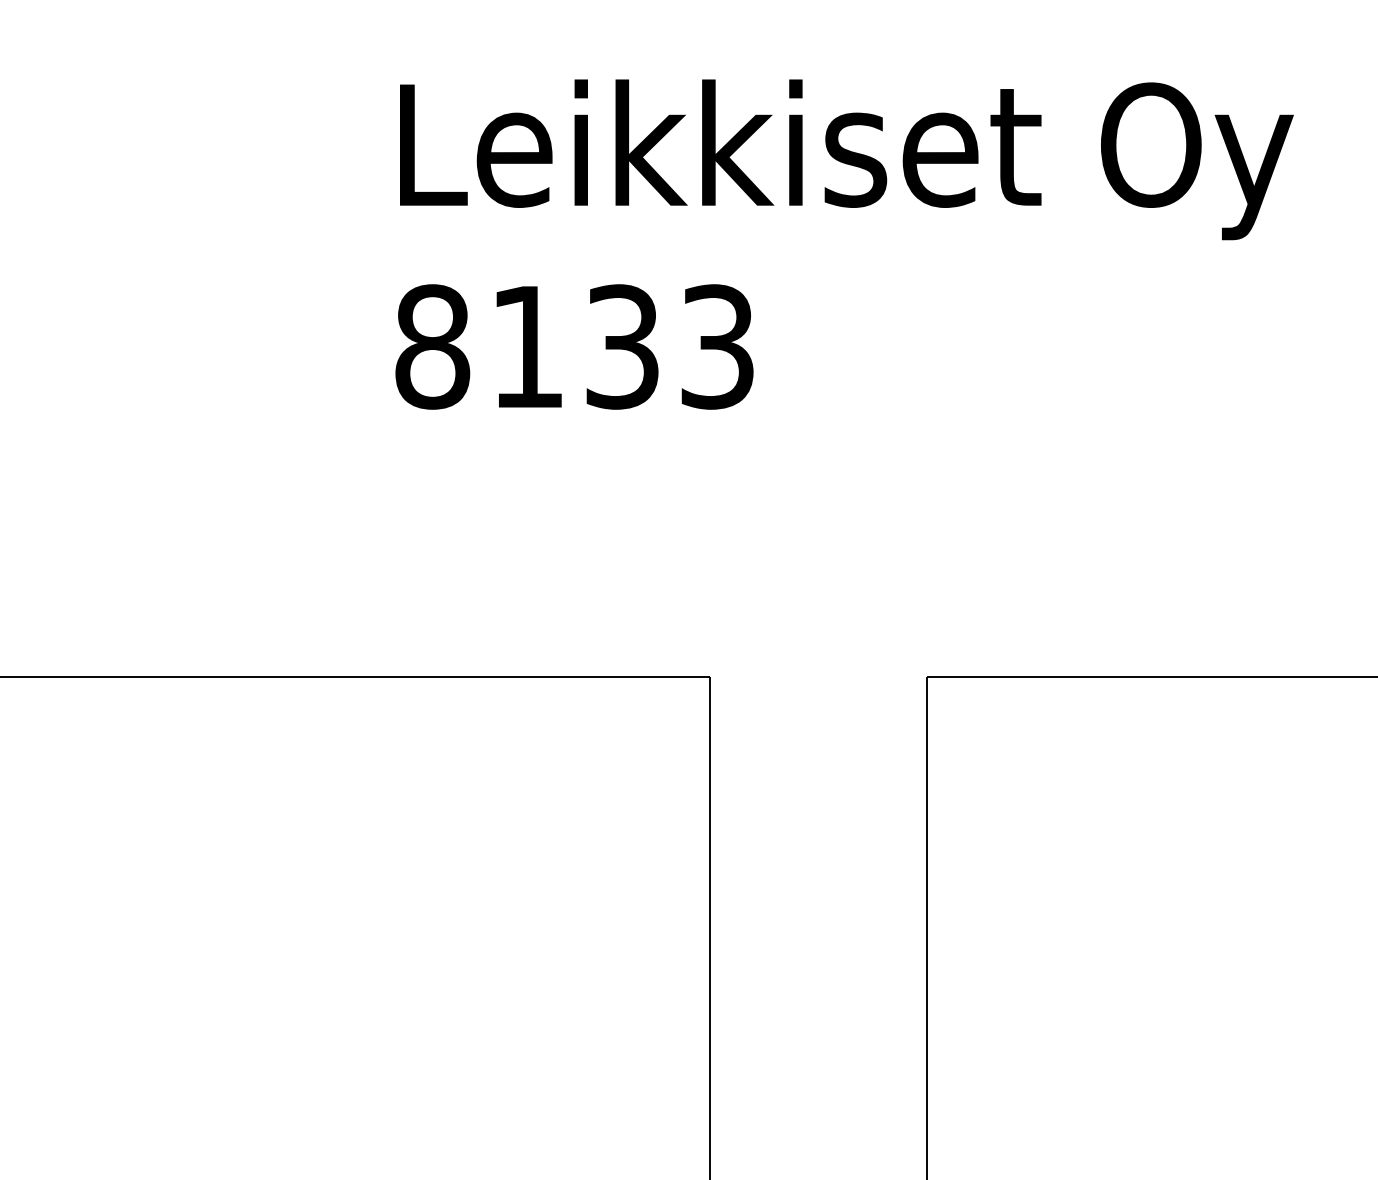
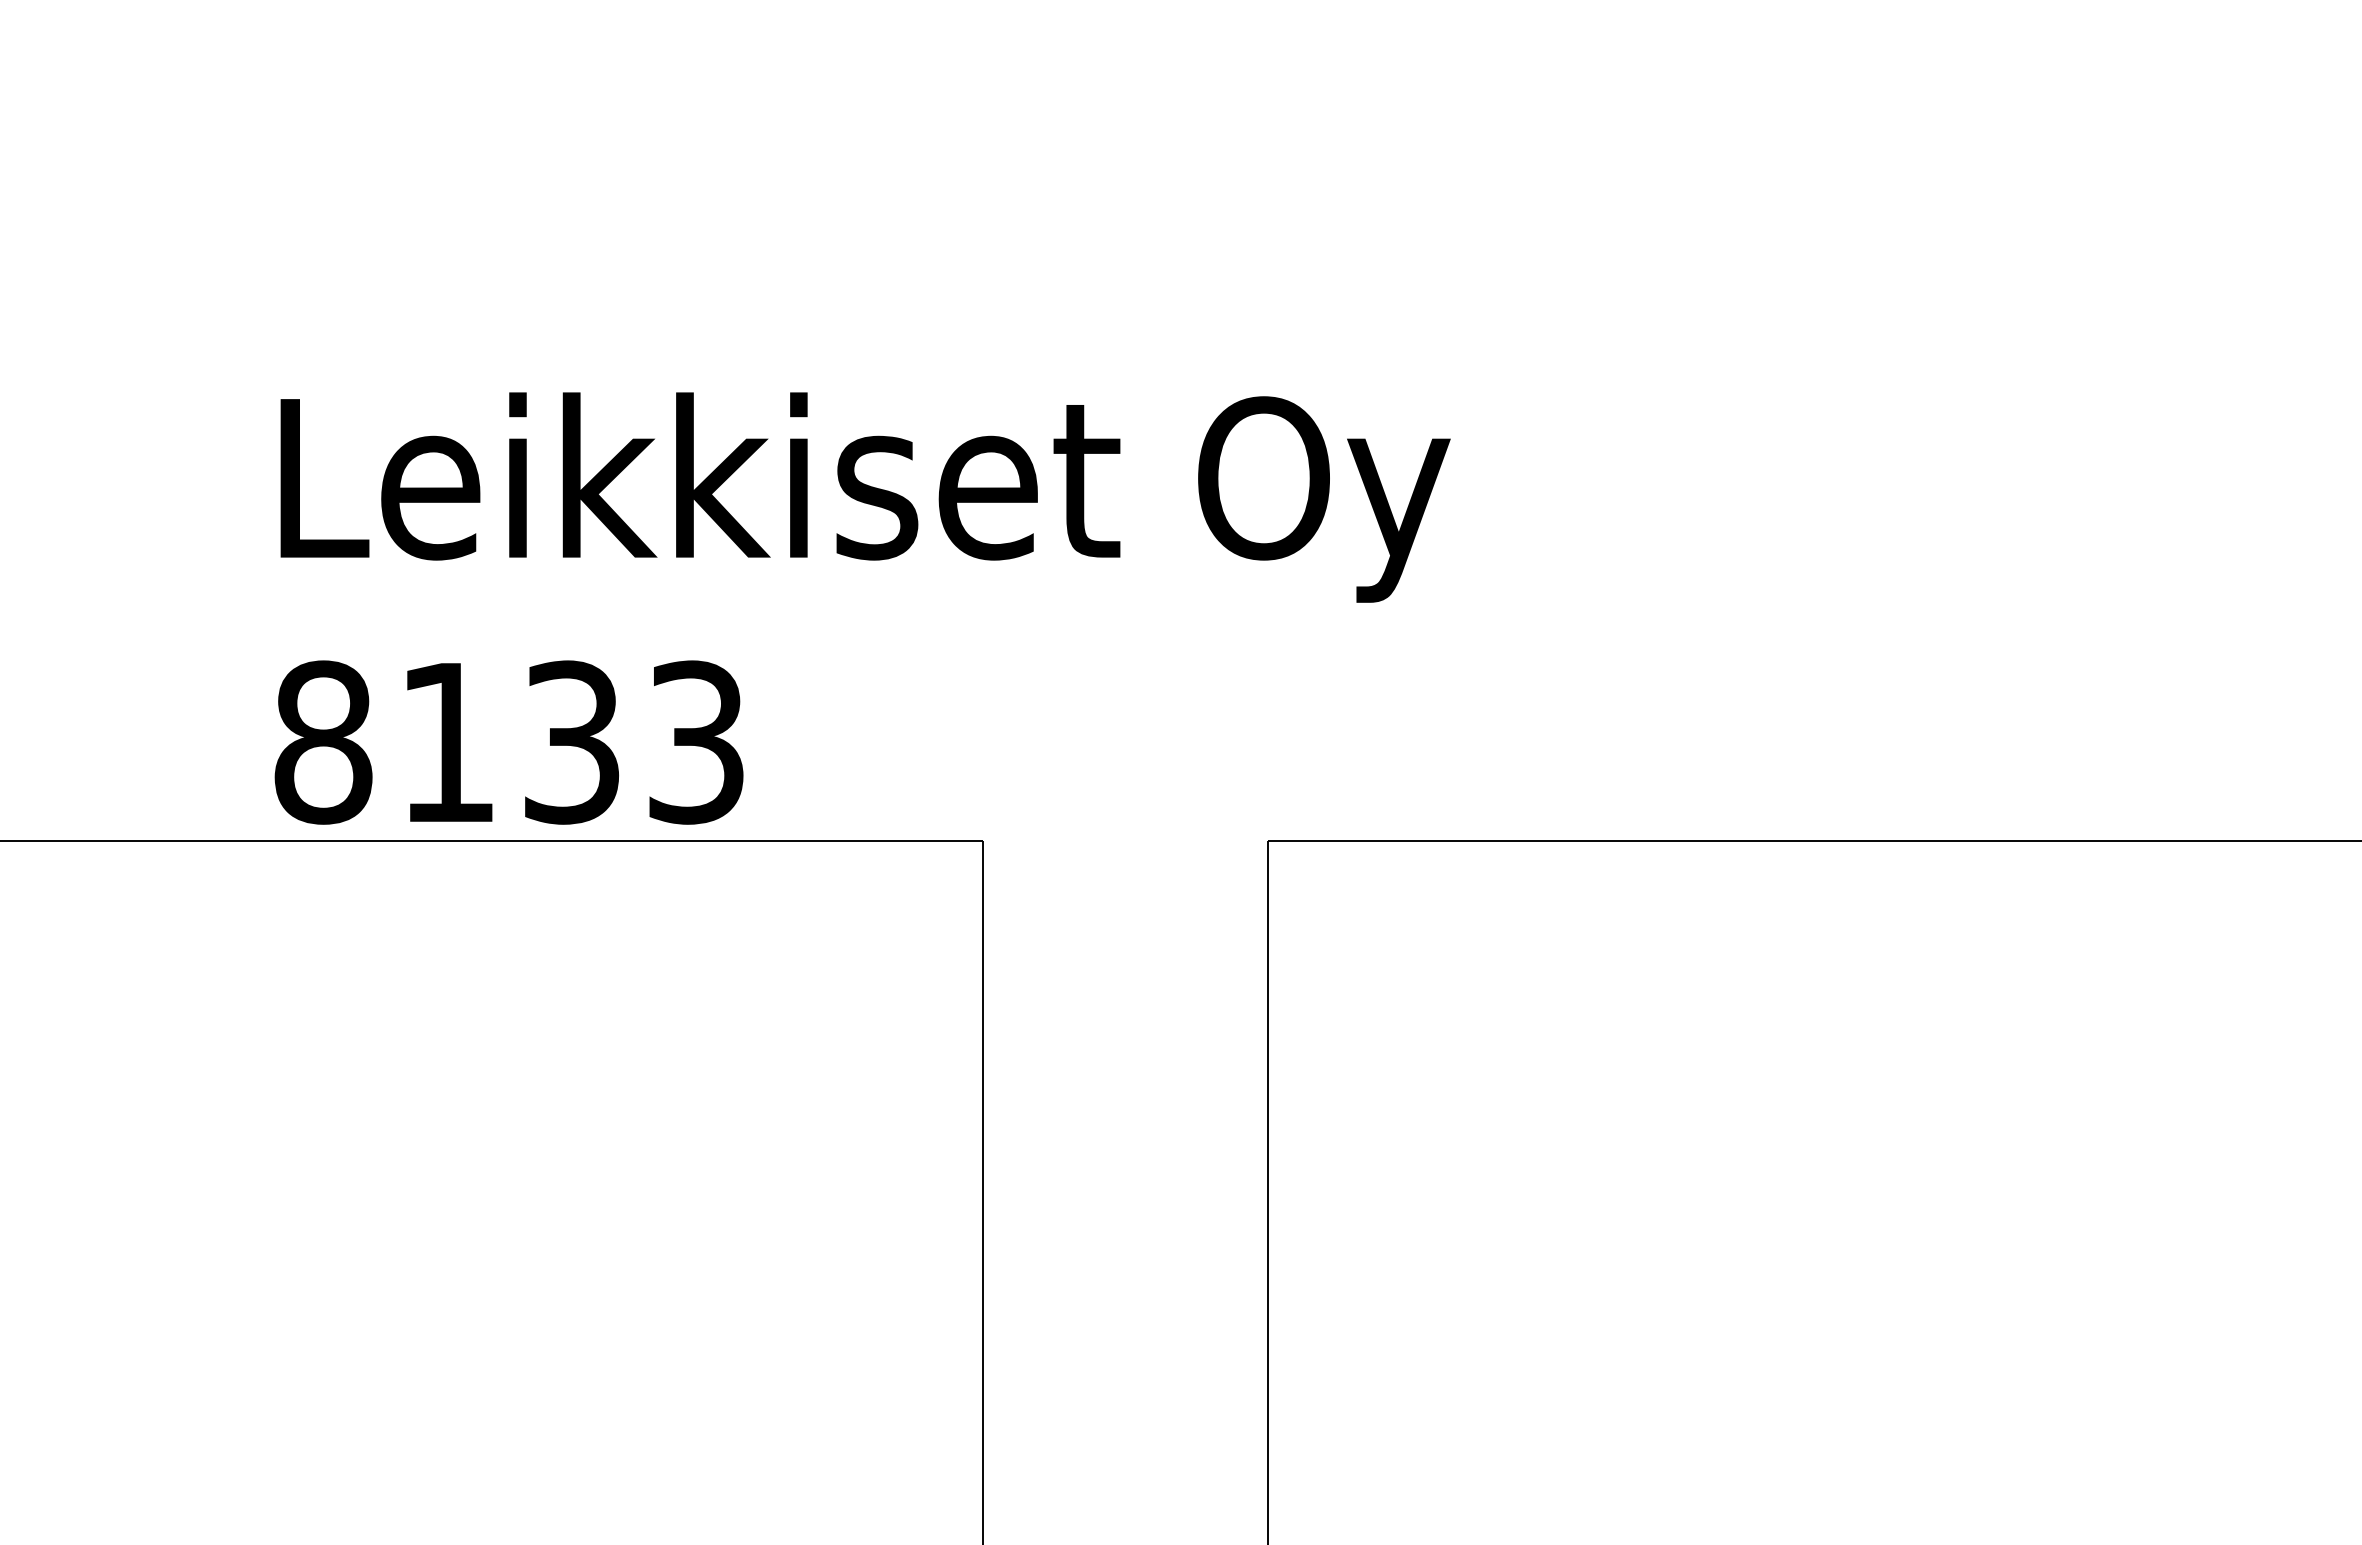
text: (844, 244) -> (862, 608), moved

